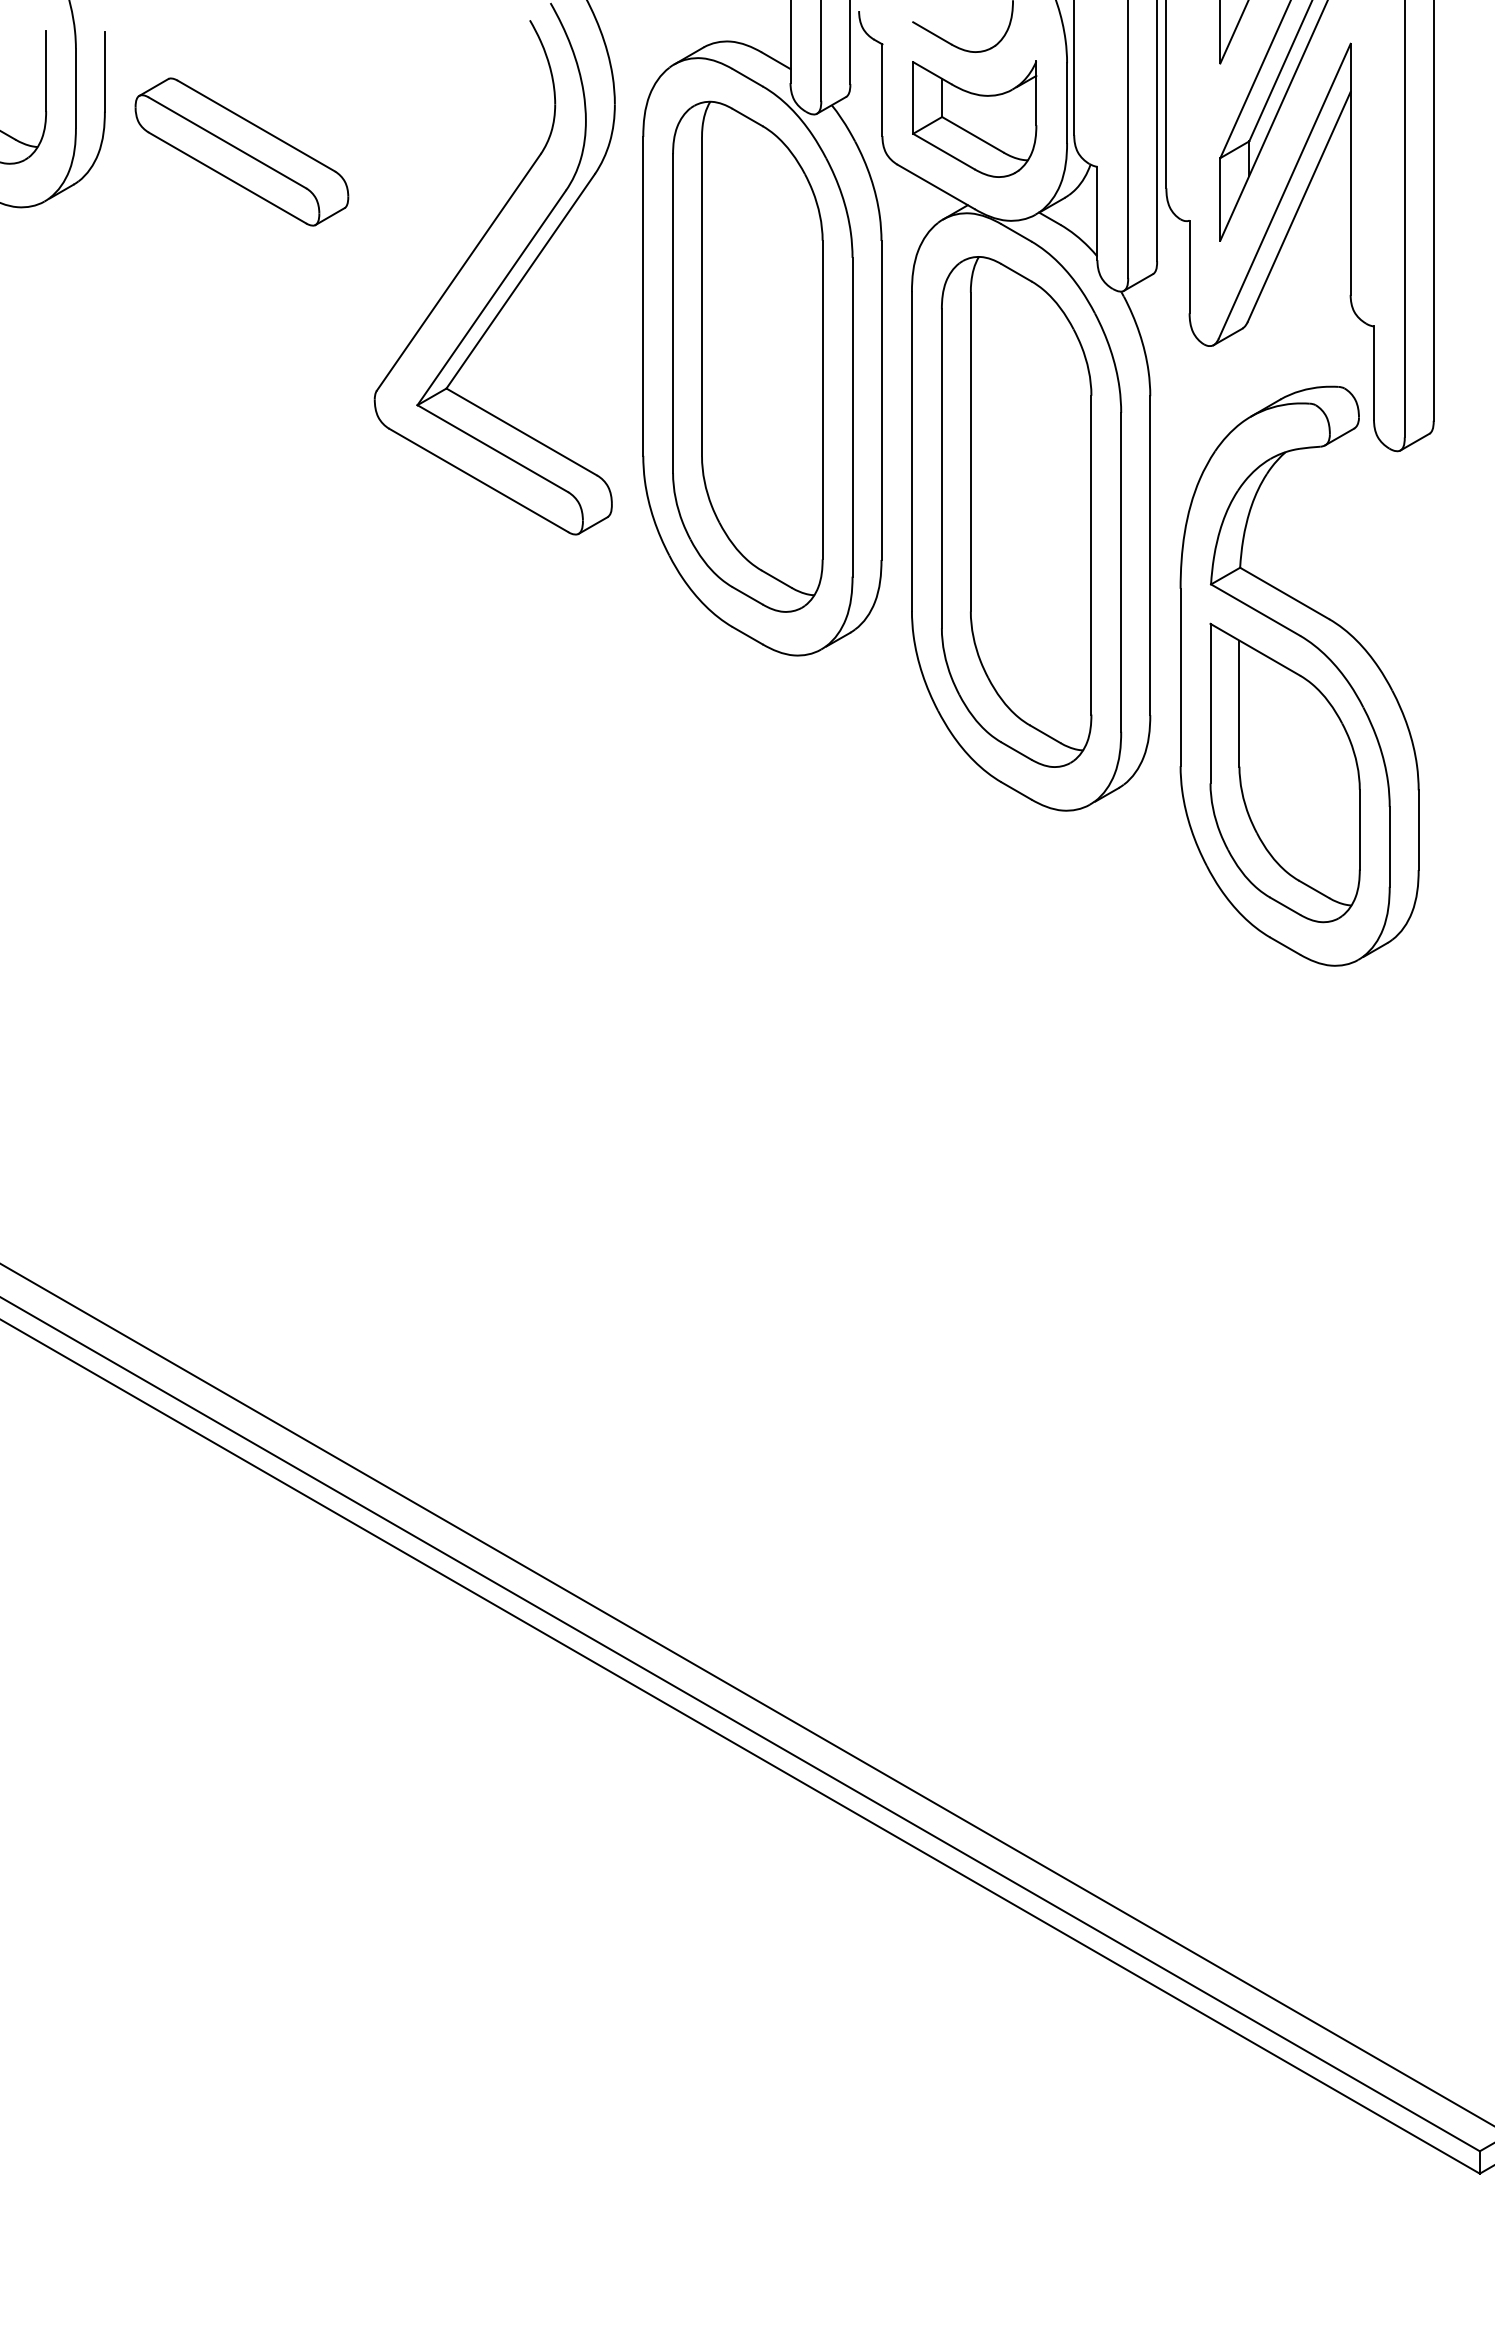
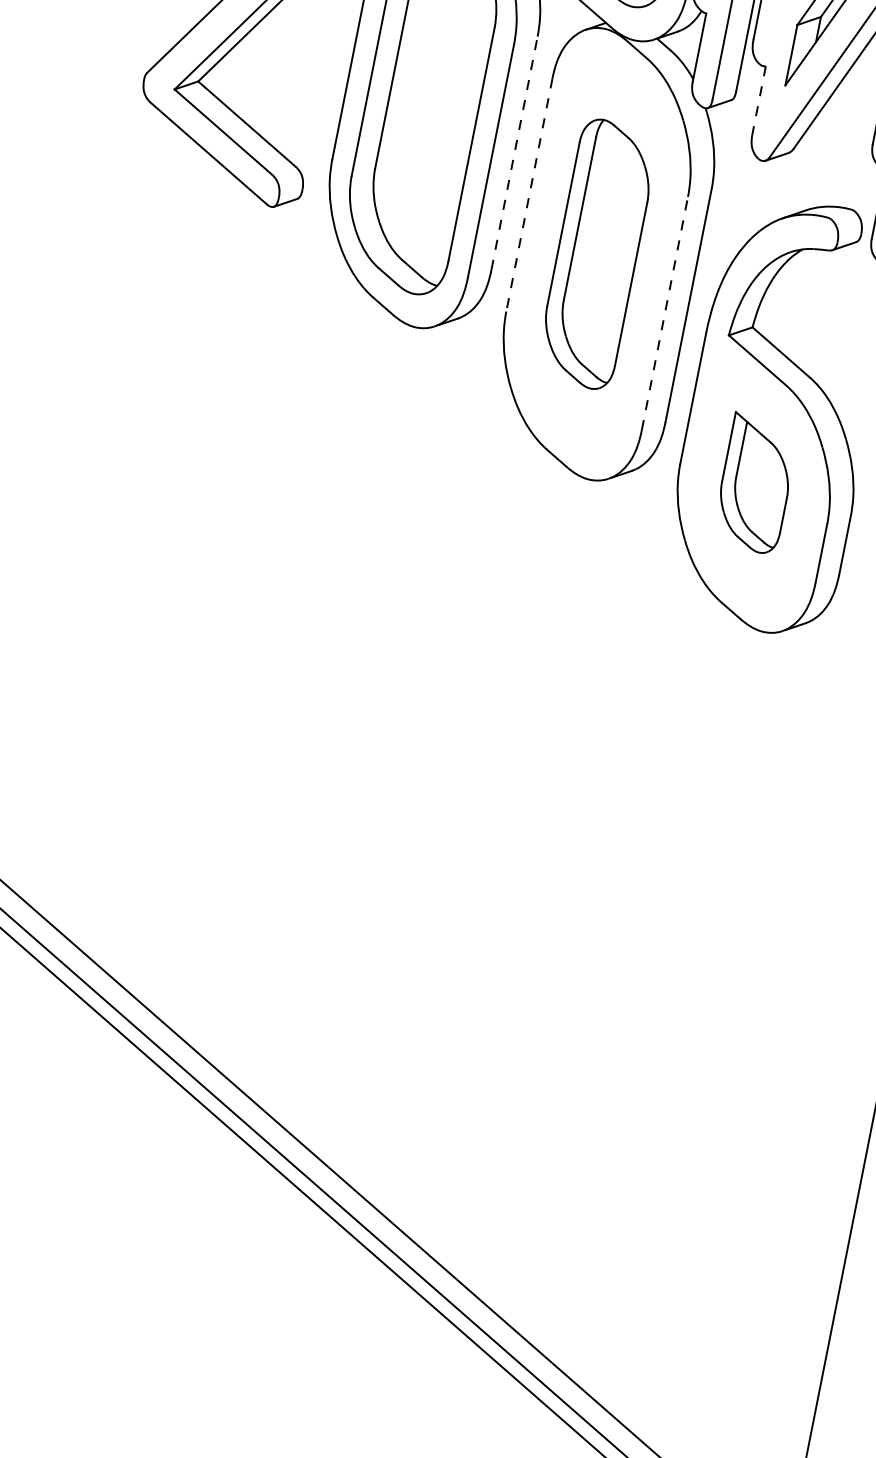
line: (1189, 267) -> (758, 100), solid -> dashed
line: (881, 400) -> (514, 153), solid -> dashed
line: (911, 452) -> (528, 195), solid -> dashed
part: (1016, 511) -> (597, 253), size x0.7
line: (1121, 571) -> (665, 312), solid -> dashed
part: (1284, 772) -> (755, 483), size x0.6

